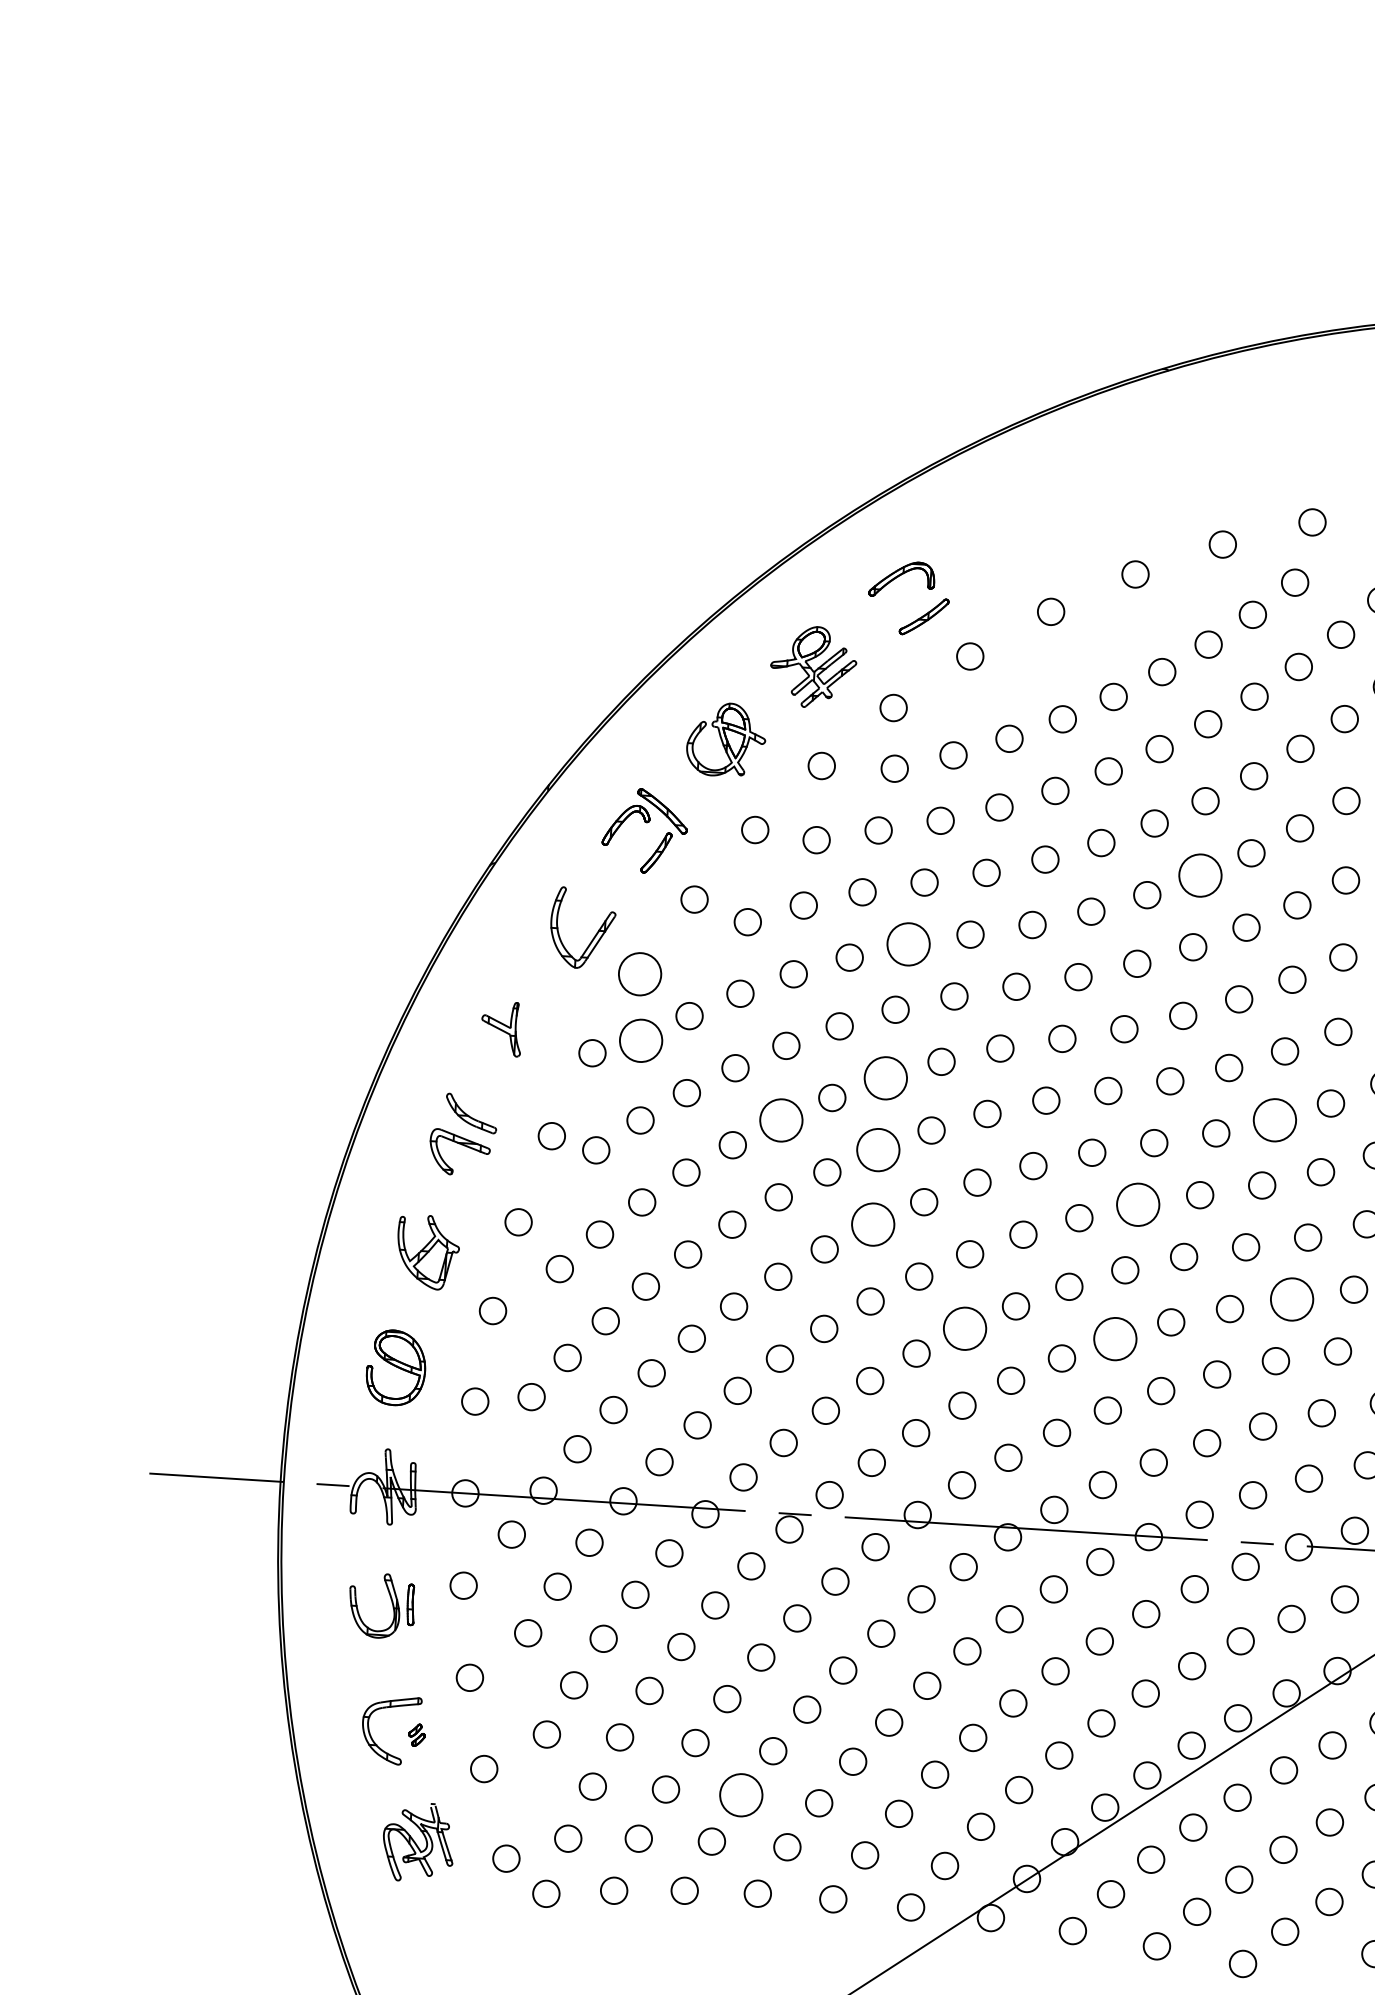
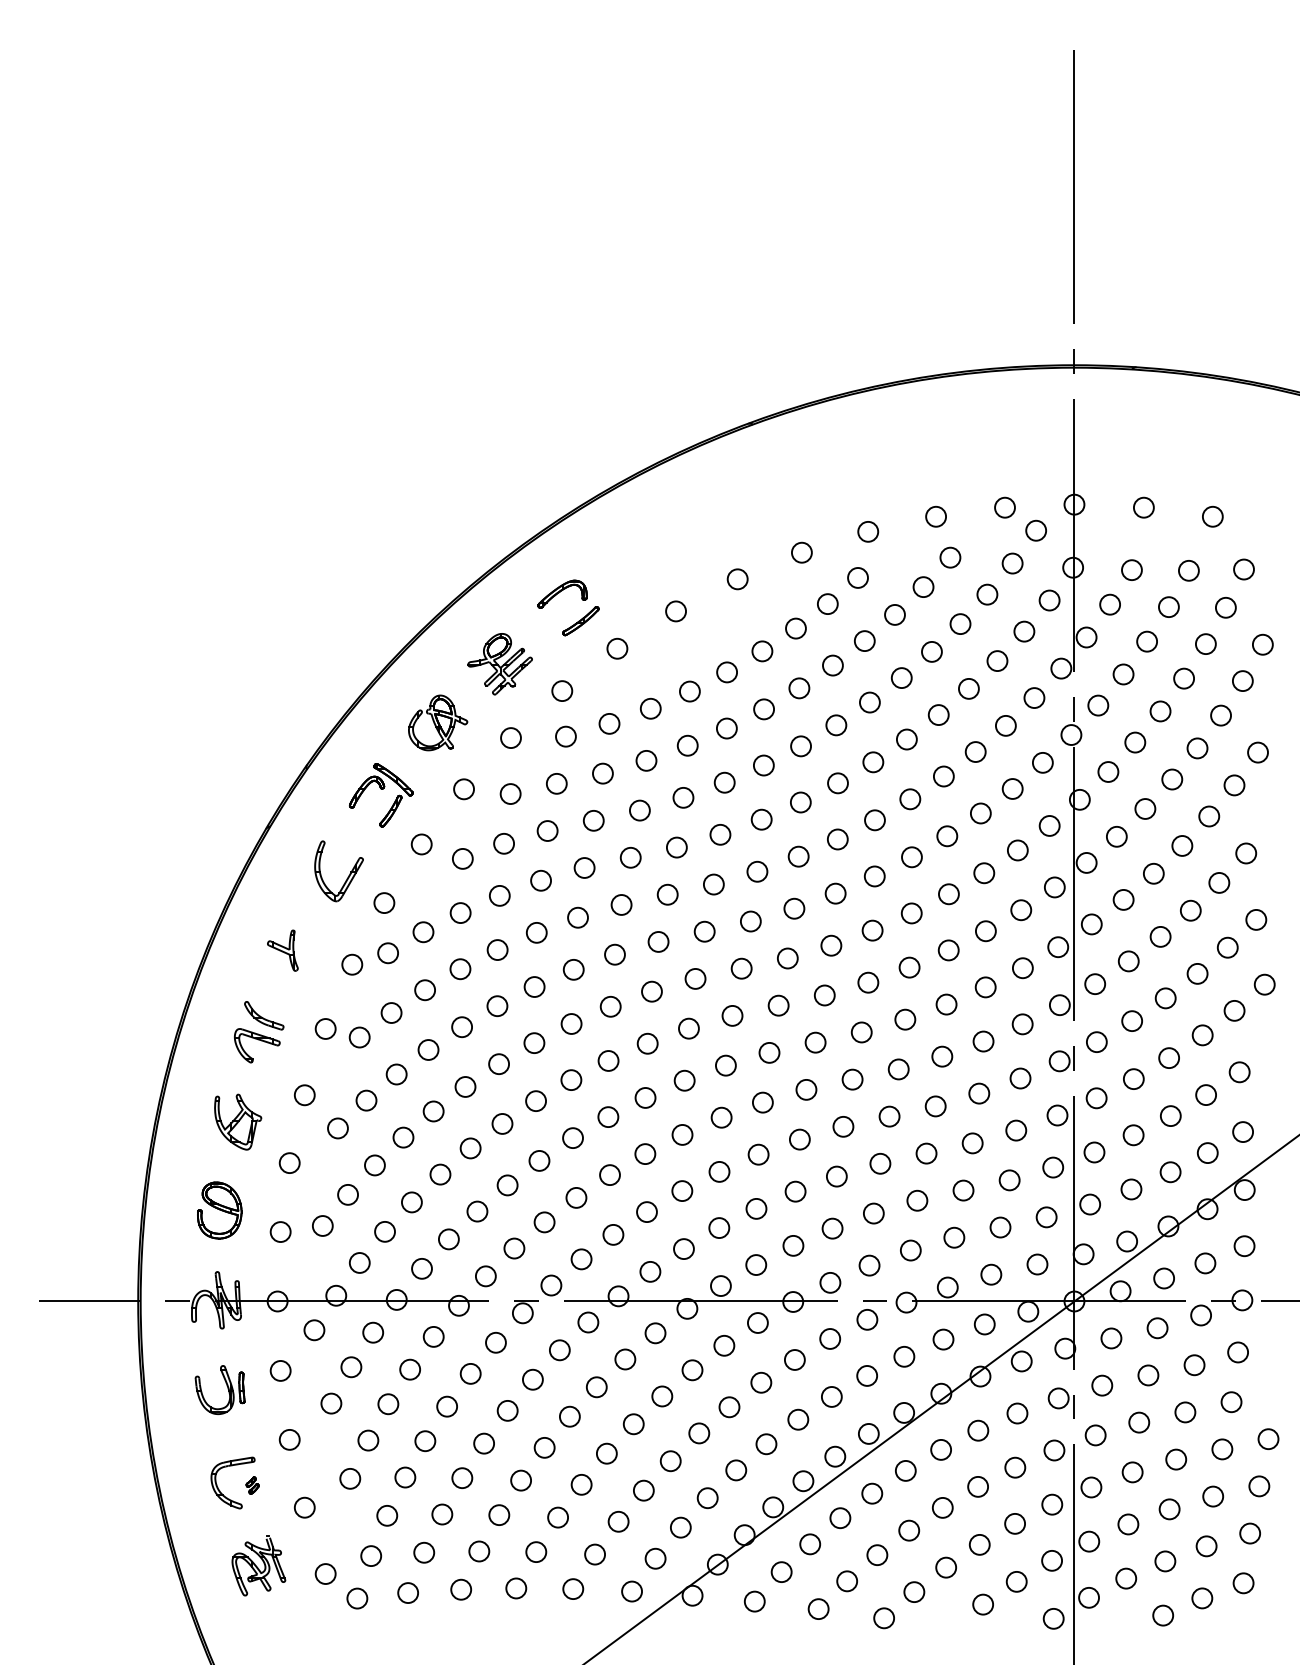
circle: (1200, 875) -> (800, 802), size x0.62
circle: (908, 943) -> (584, 867), size x0.62
circle: (640, 973) -> (384, 902), size x0.62
circle: (640, 1041) -> (387, 953), size x0.62
circle: (885, 1078) -> (573, 969), size x0.62
circle: (781, 1119) -> (497, 1005), size x0.62
circle: (1275, 1119) -> (868, 982), size x0.62
circle: (878, 1149) -> (571, 1023), size x0.62
circle: (1138, 1204) -> (769, 1052), size x0.62
circle: (873, 1223) -> (571, 1079), size x0.62
circle: (1291, 1299) -> (889, 1116), size x0.62
circle: (965, 1327) -> (645, 1153), size x0.62
circle: (1115, 1338) -> (758, 1154), size x0.62
circle: (741, 1794) -> (499, 1514), size x0.62

